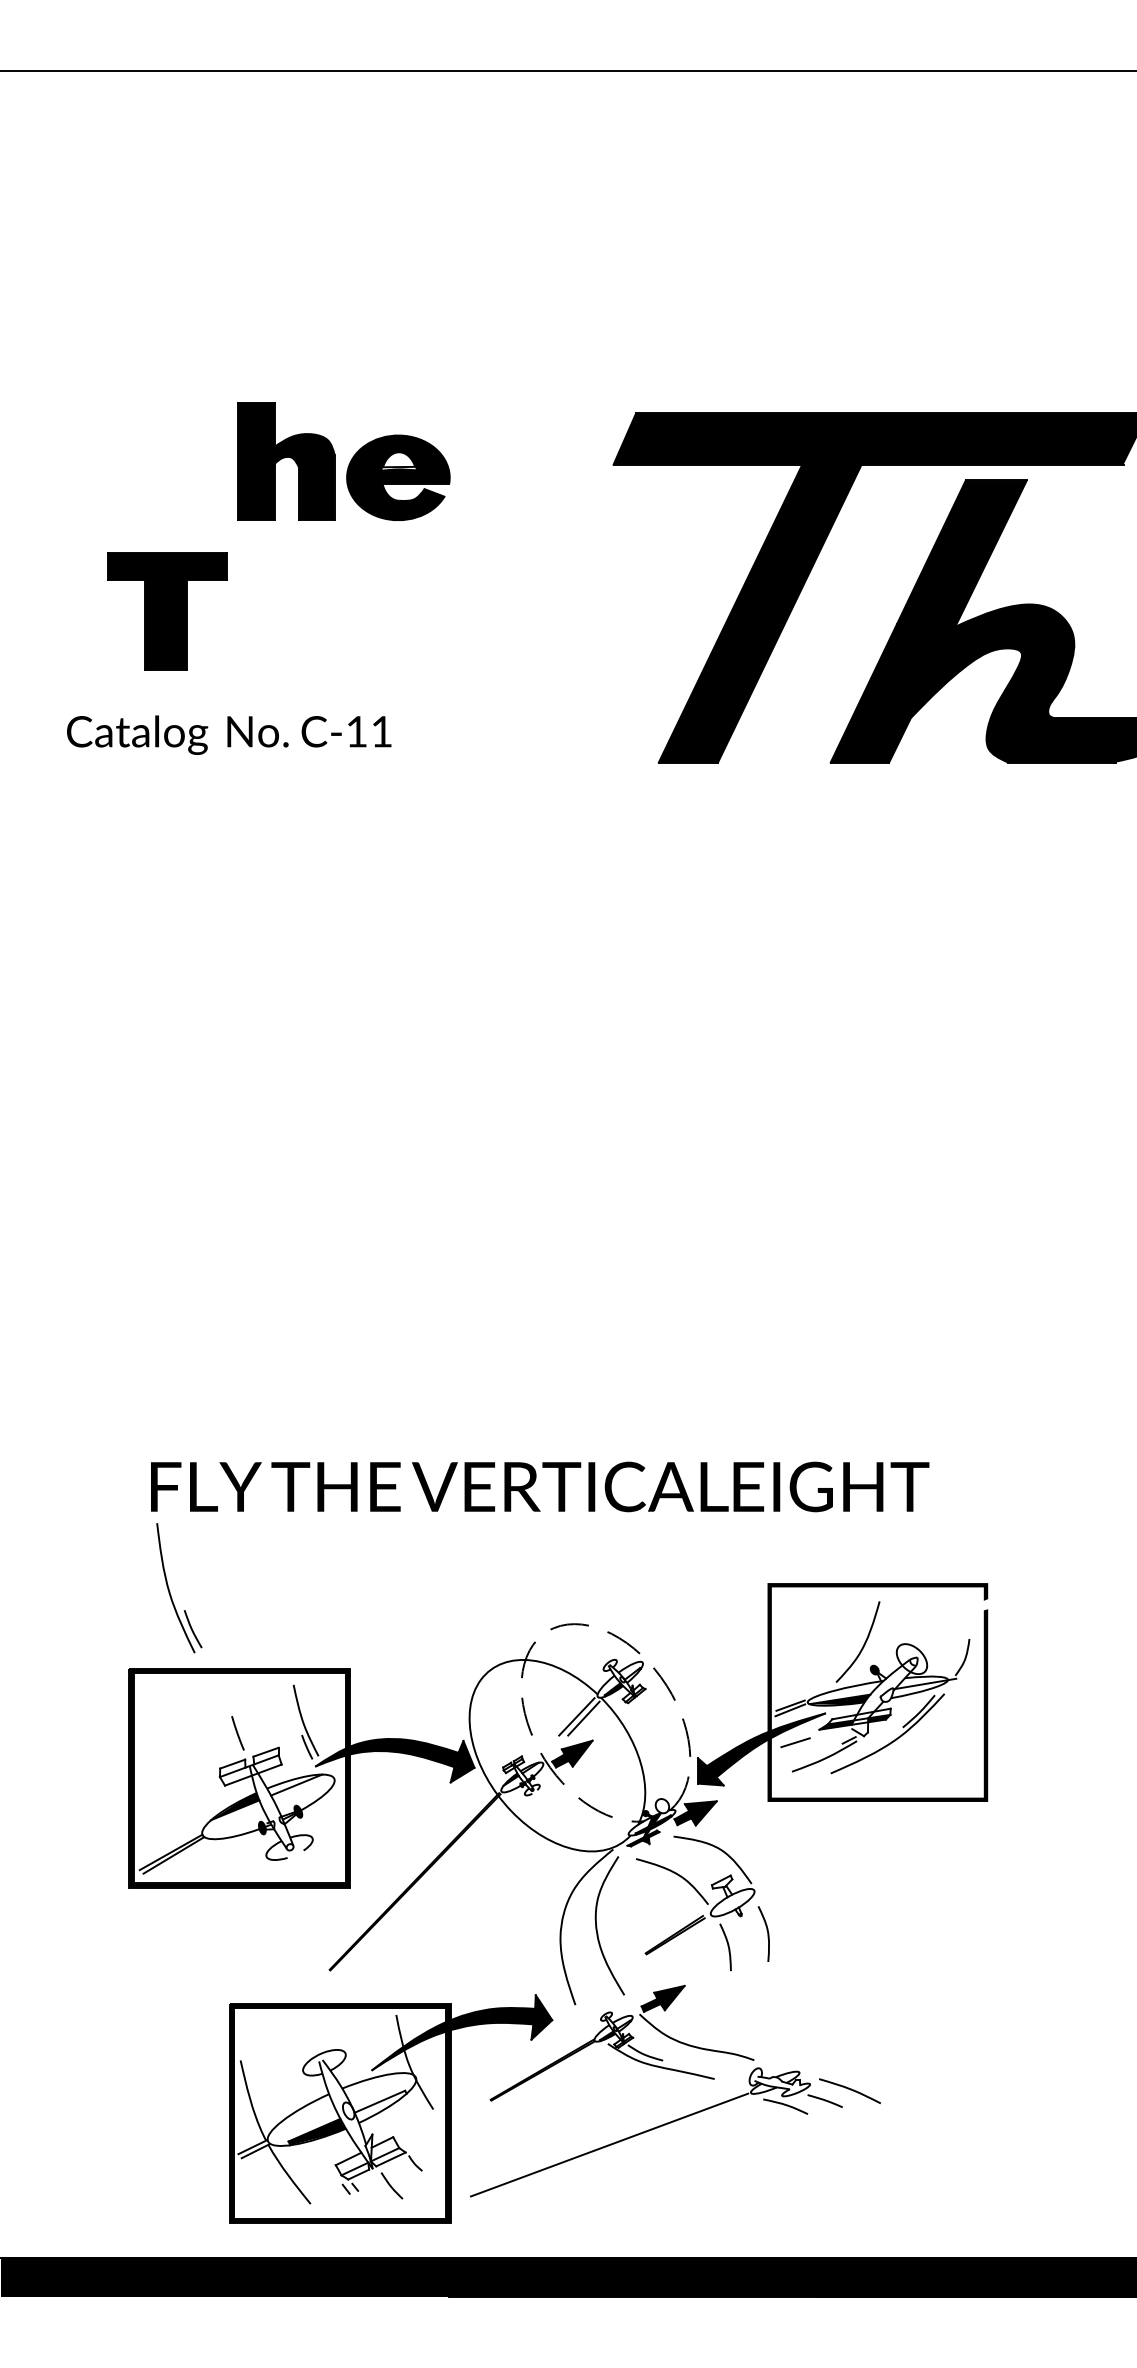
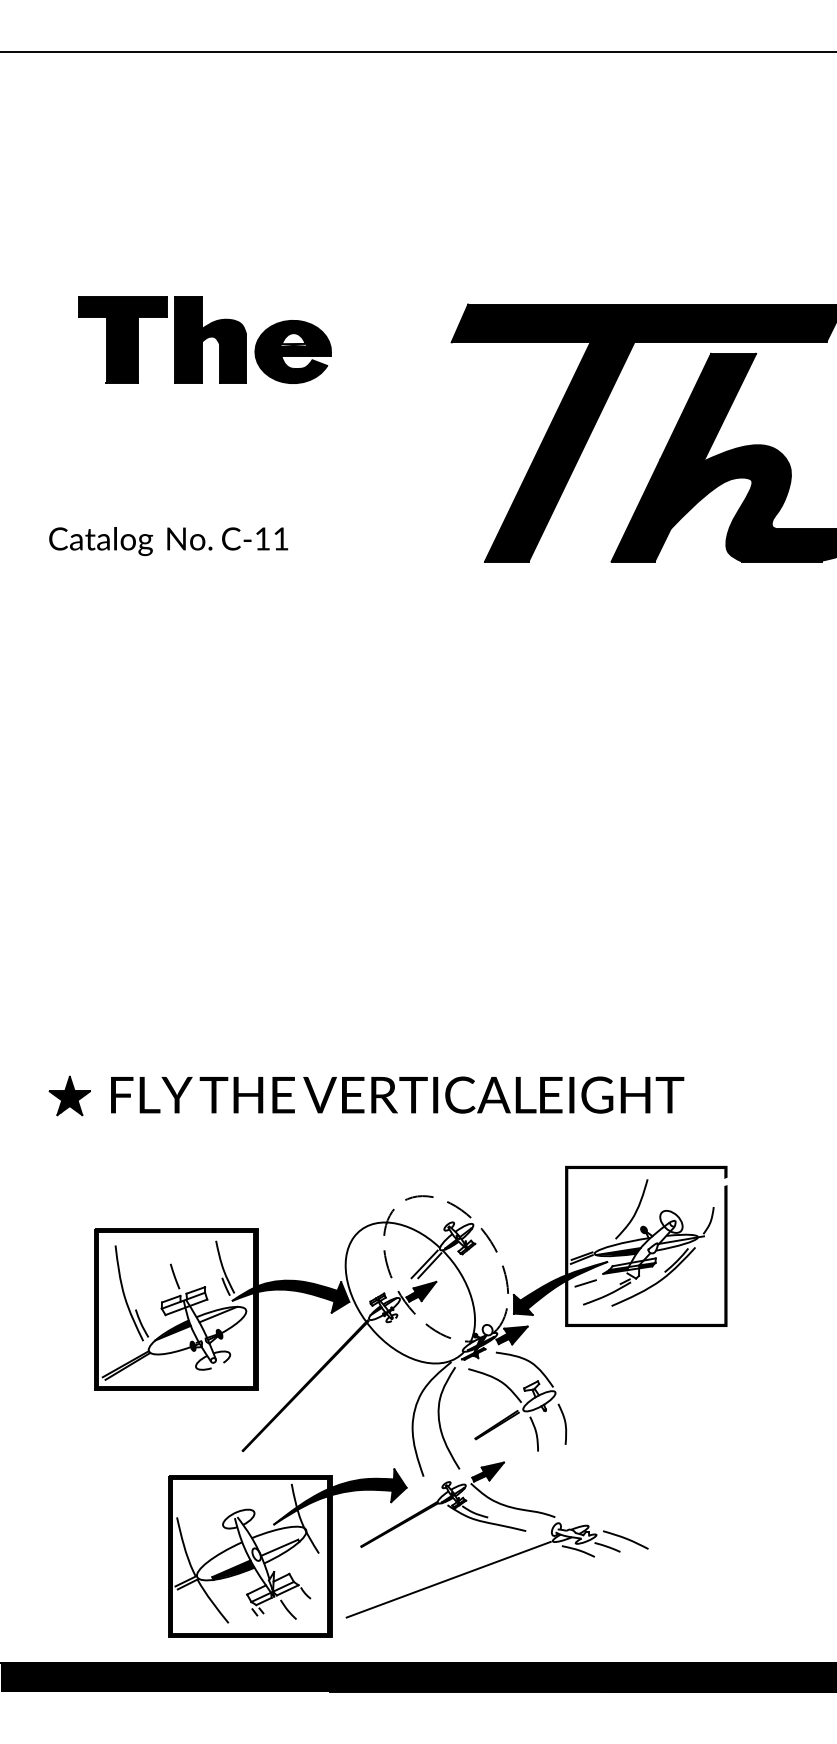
part: (167, 611) -> (123, 339), moved
part: (94, 1488) -> (69, 1096), added
part: (170, 1591) -> (125, 1295), moved

